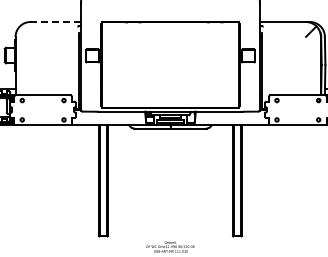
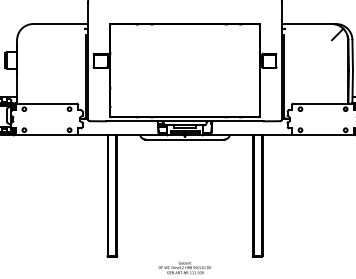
line: (55, 22) -> (60, 24), dashed -> solid

